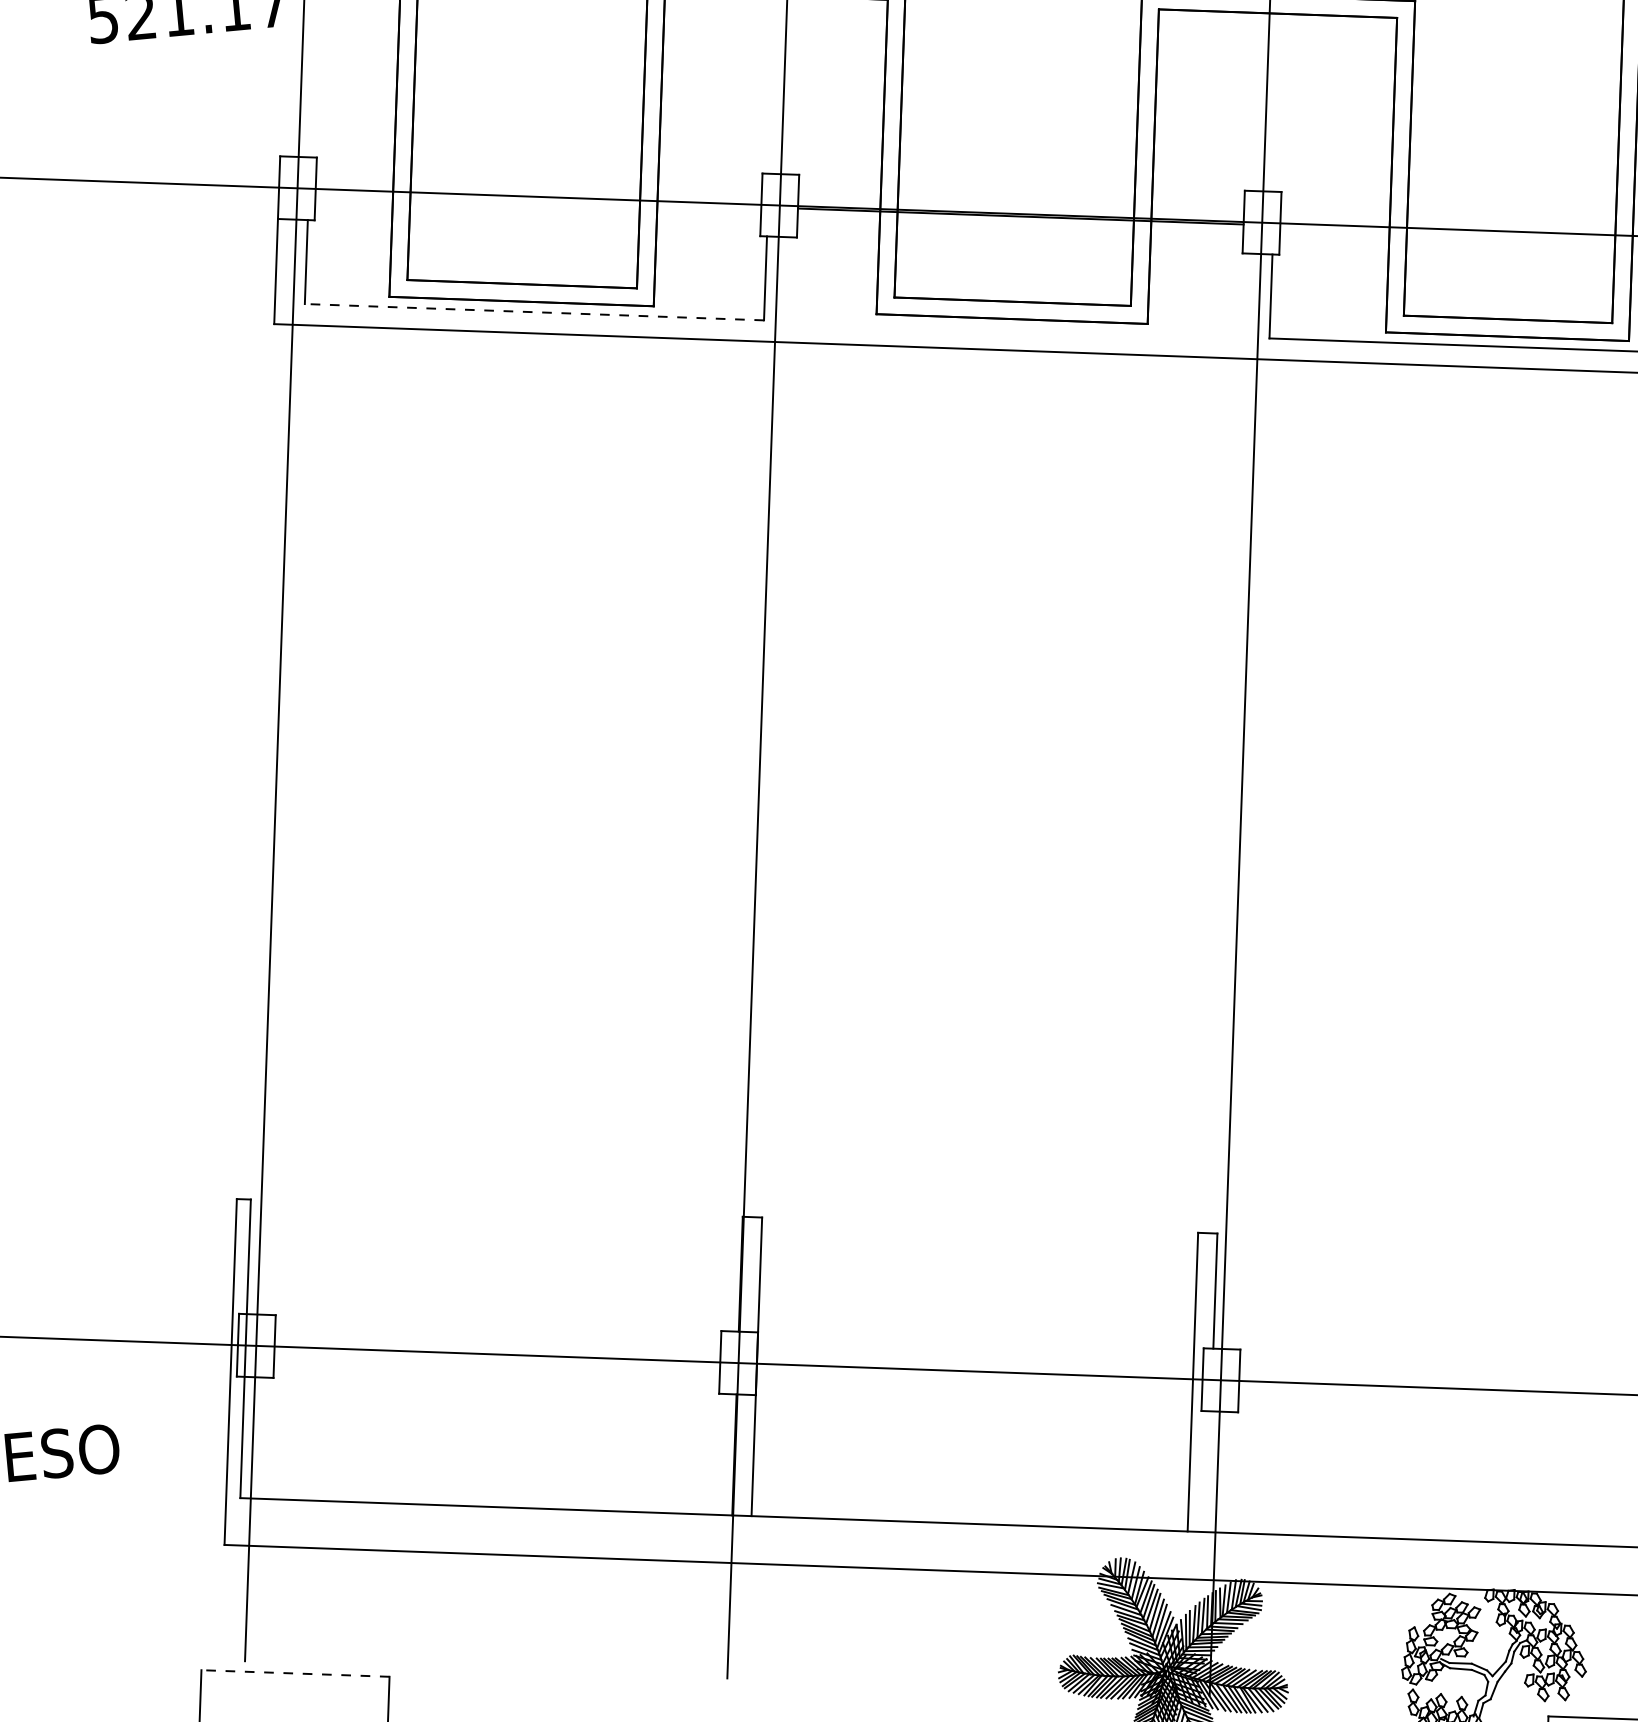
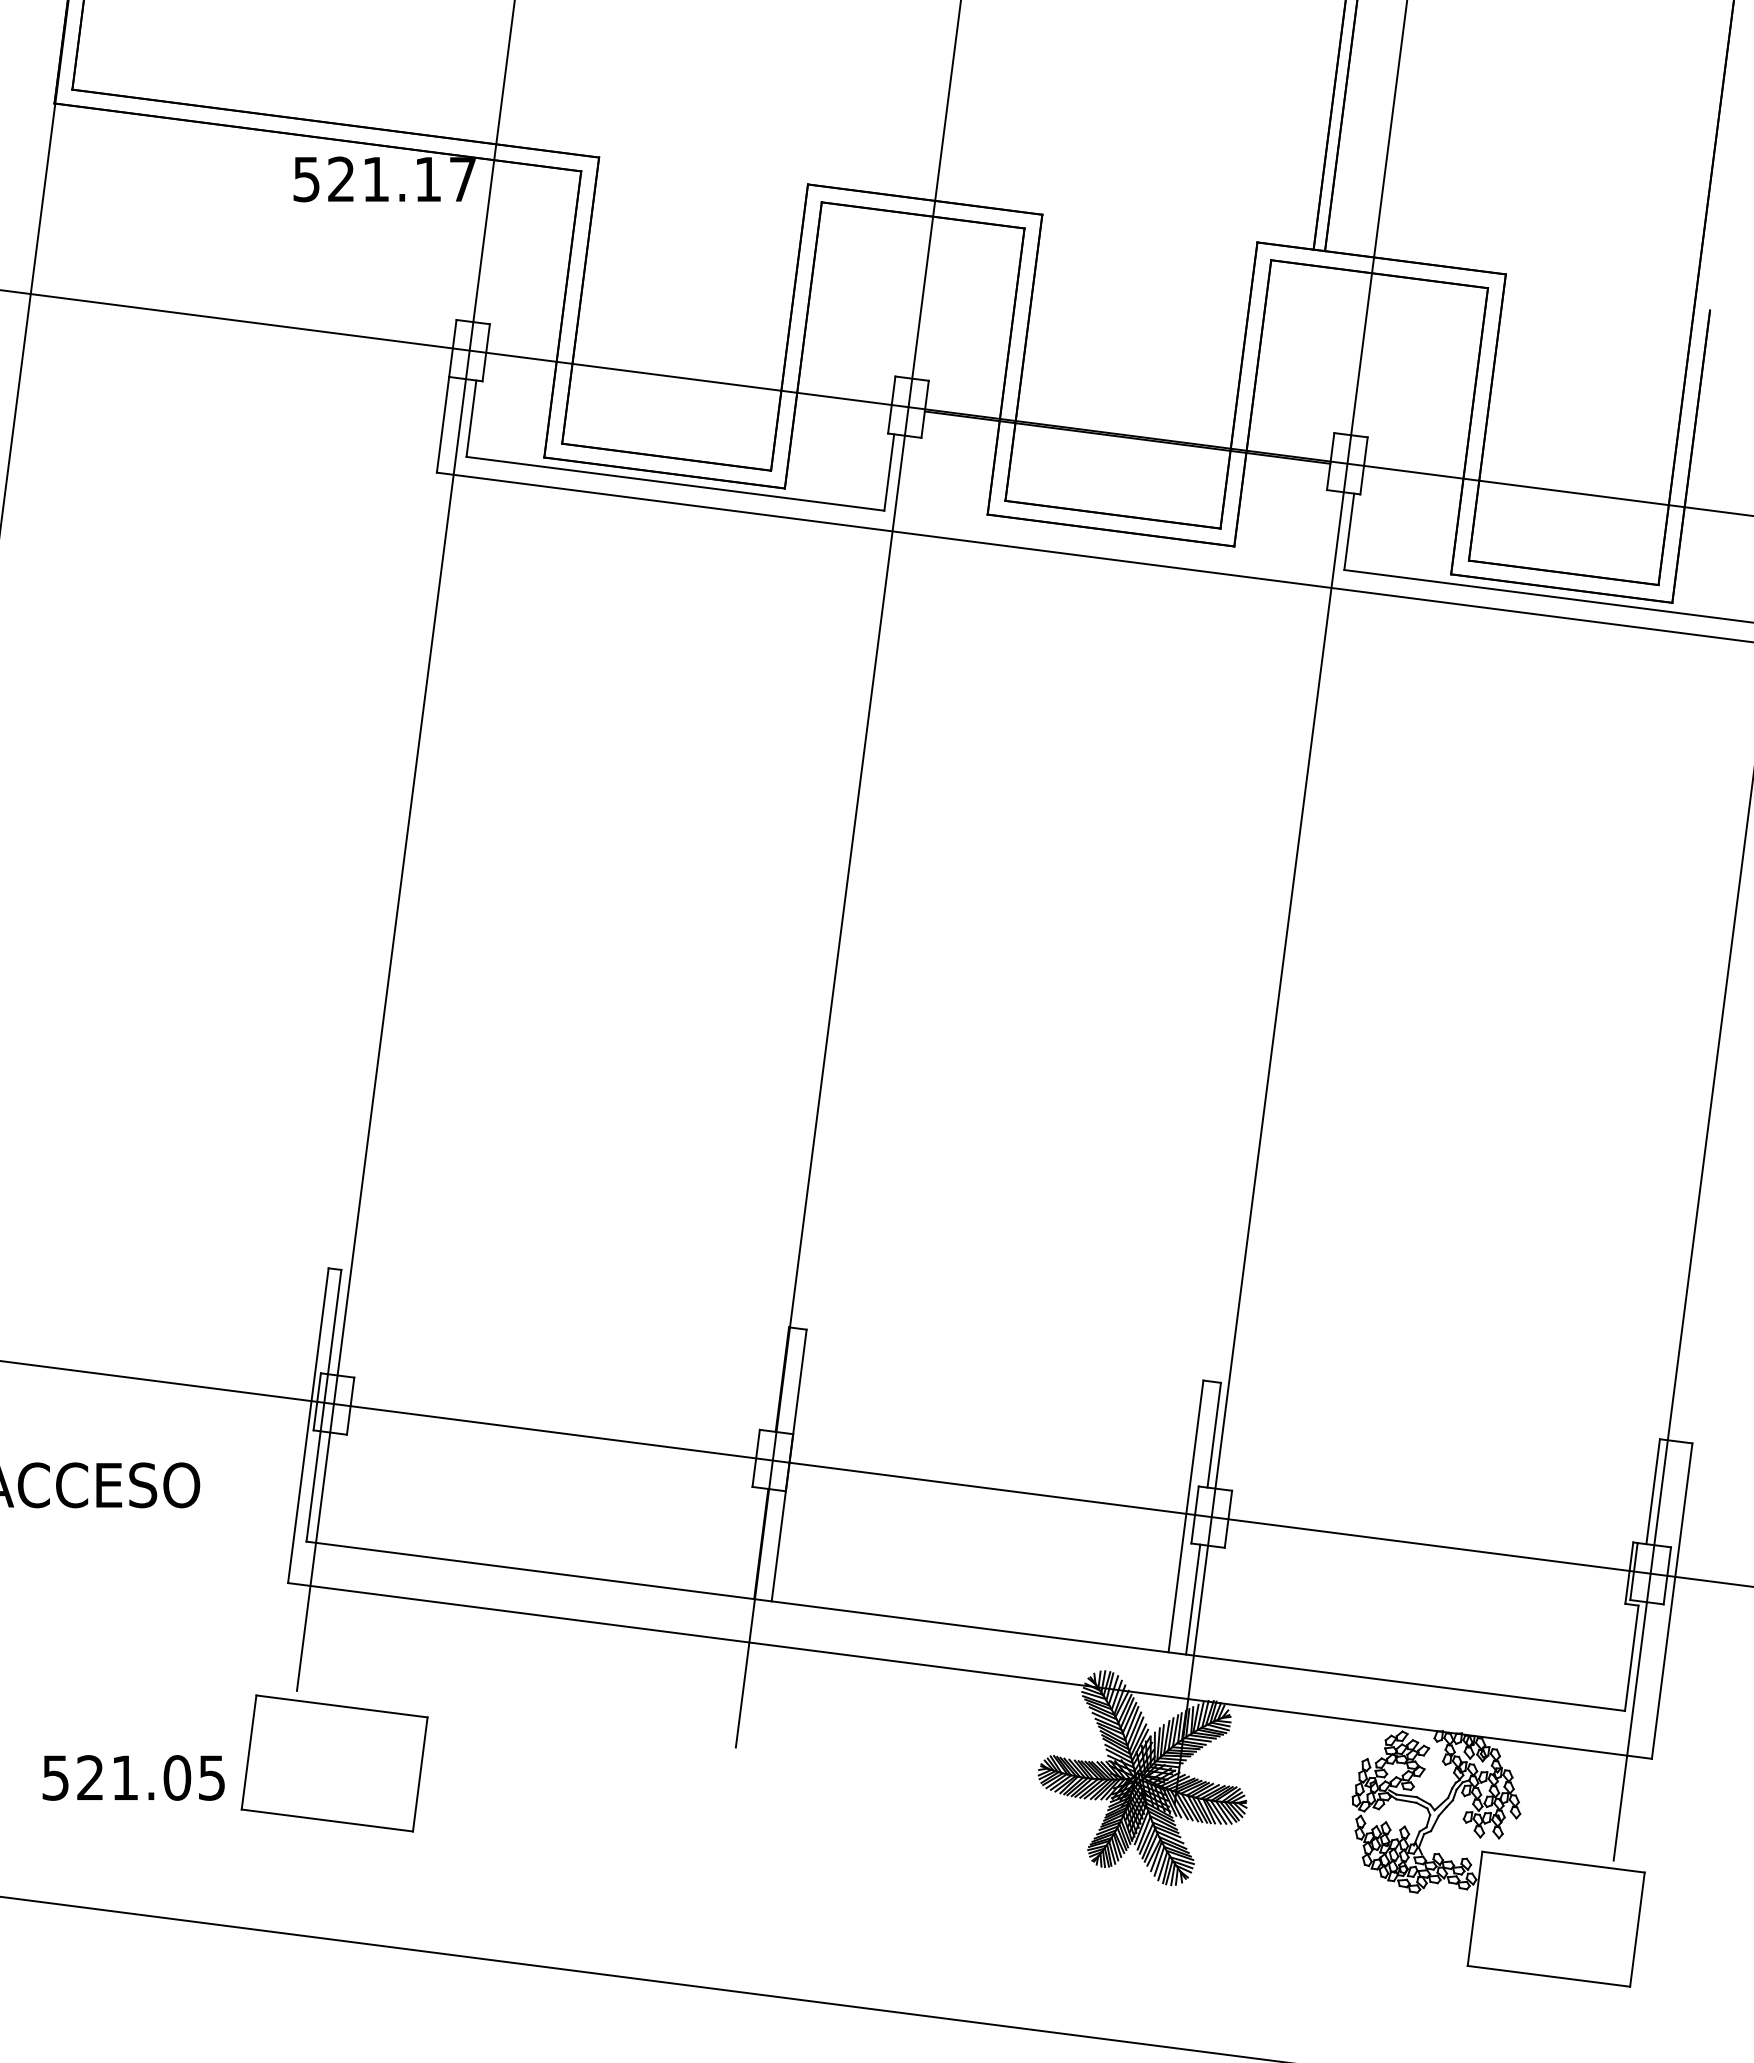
line: (534, 311) -> (675, 483), dashed -> solid
line: (1209, 1471) -> (1193, 1599), added
line: (294, 1673) -> (341, 1706), dashed -> solid

